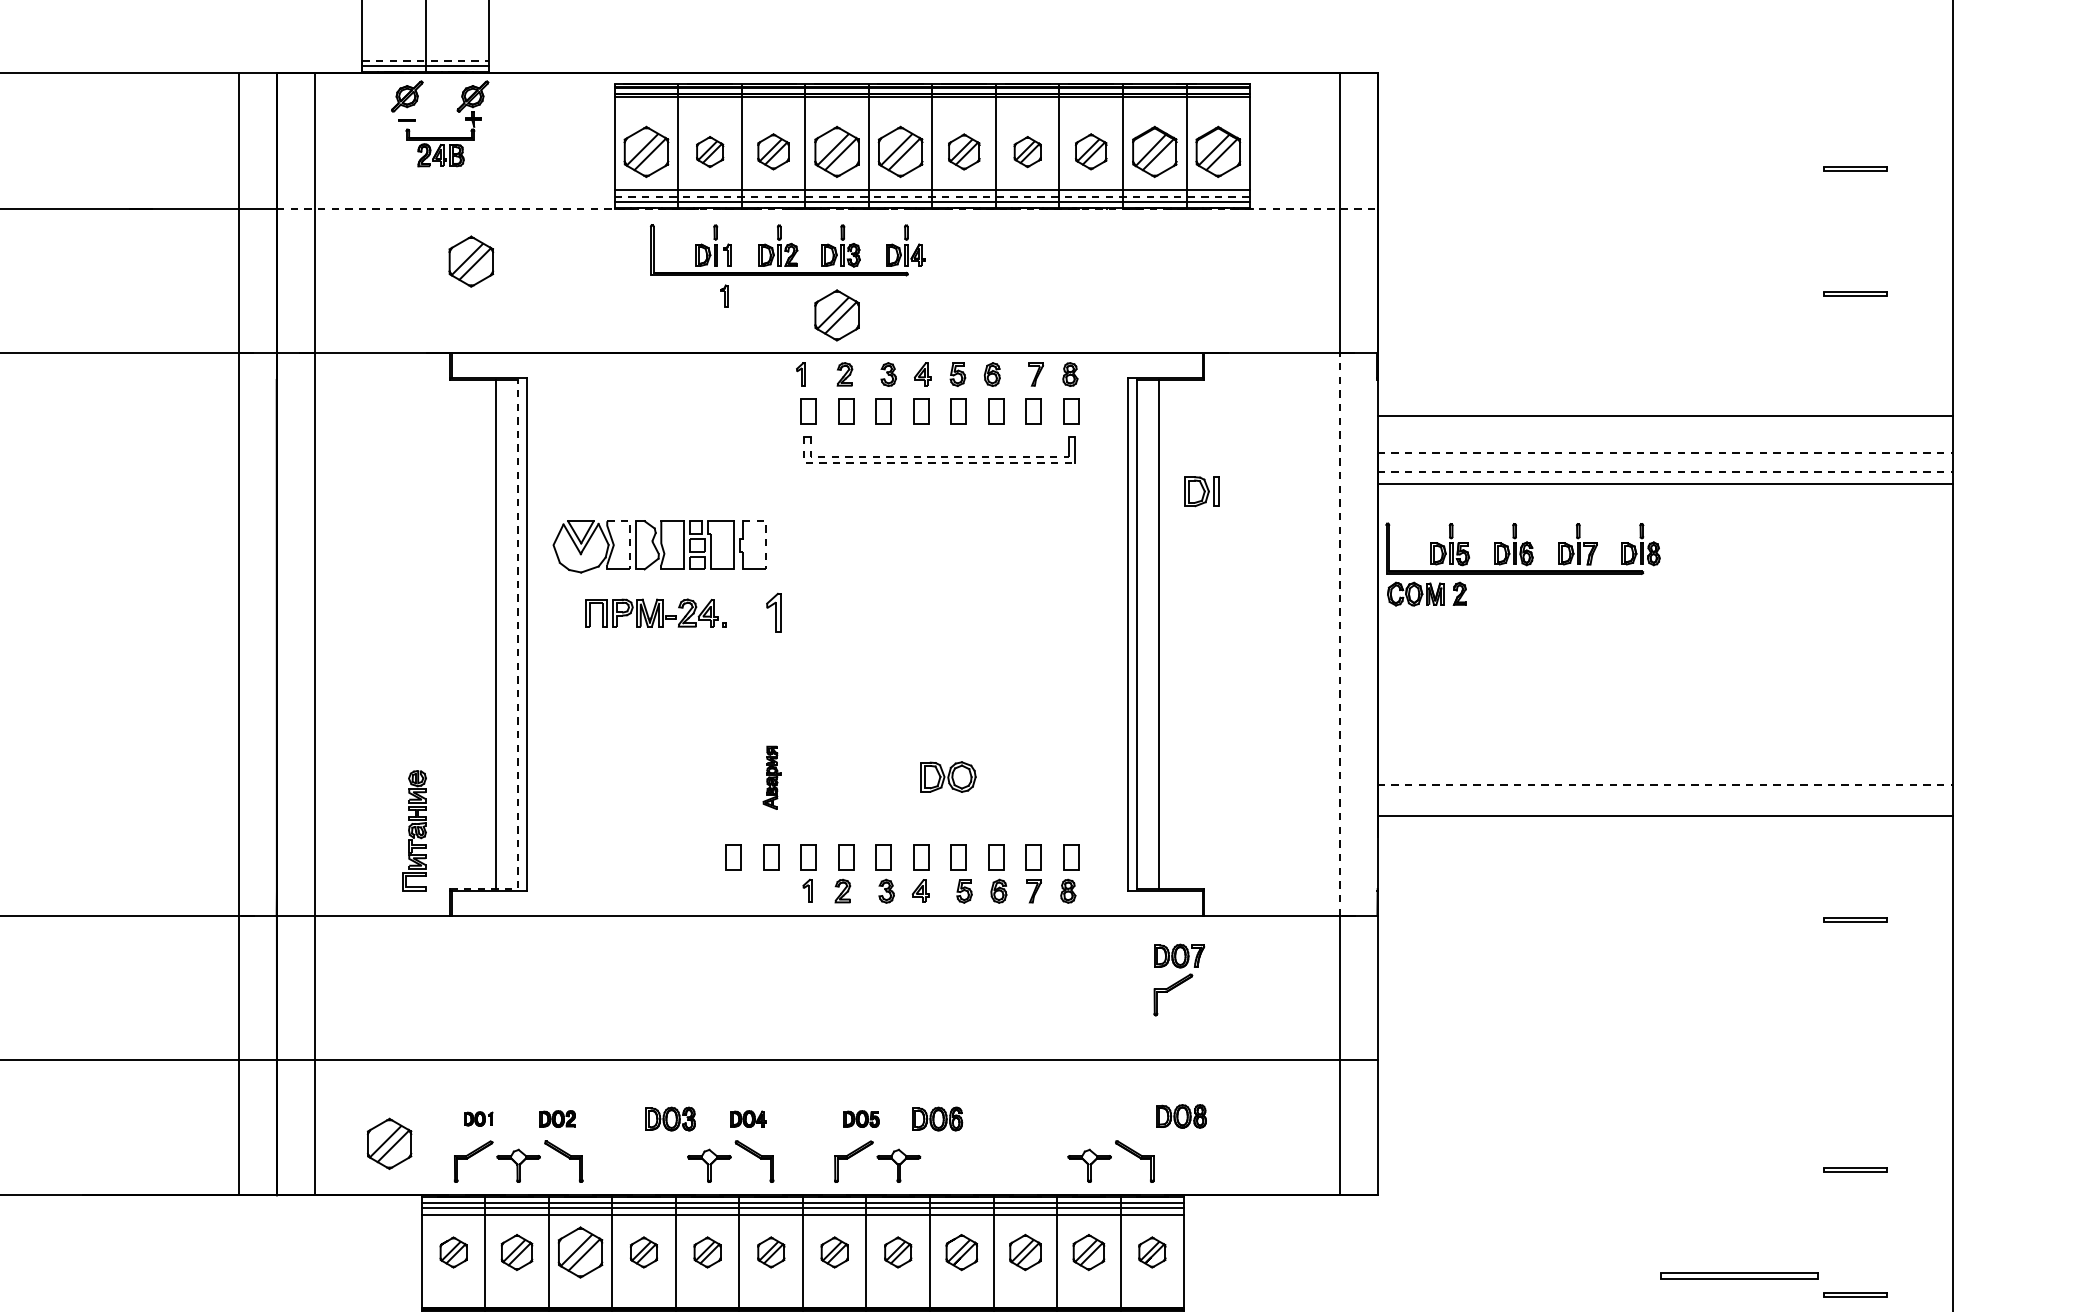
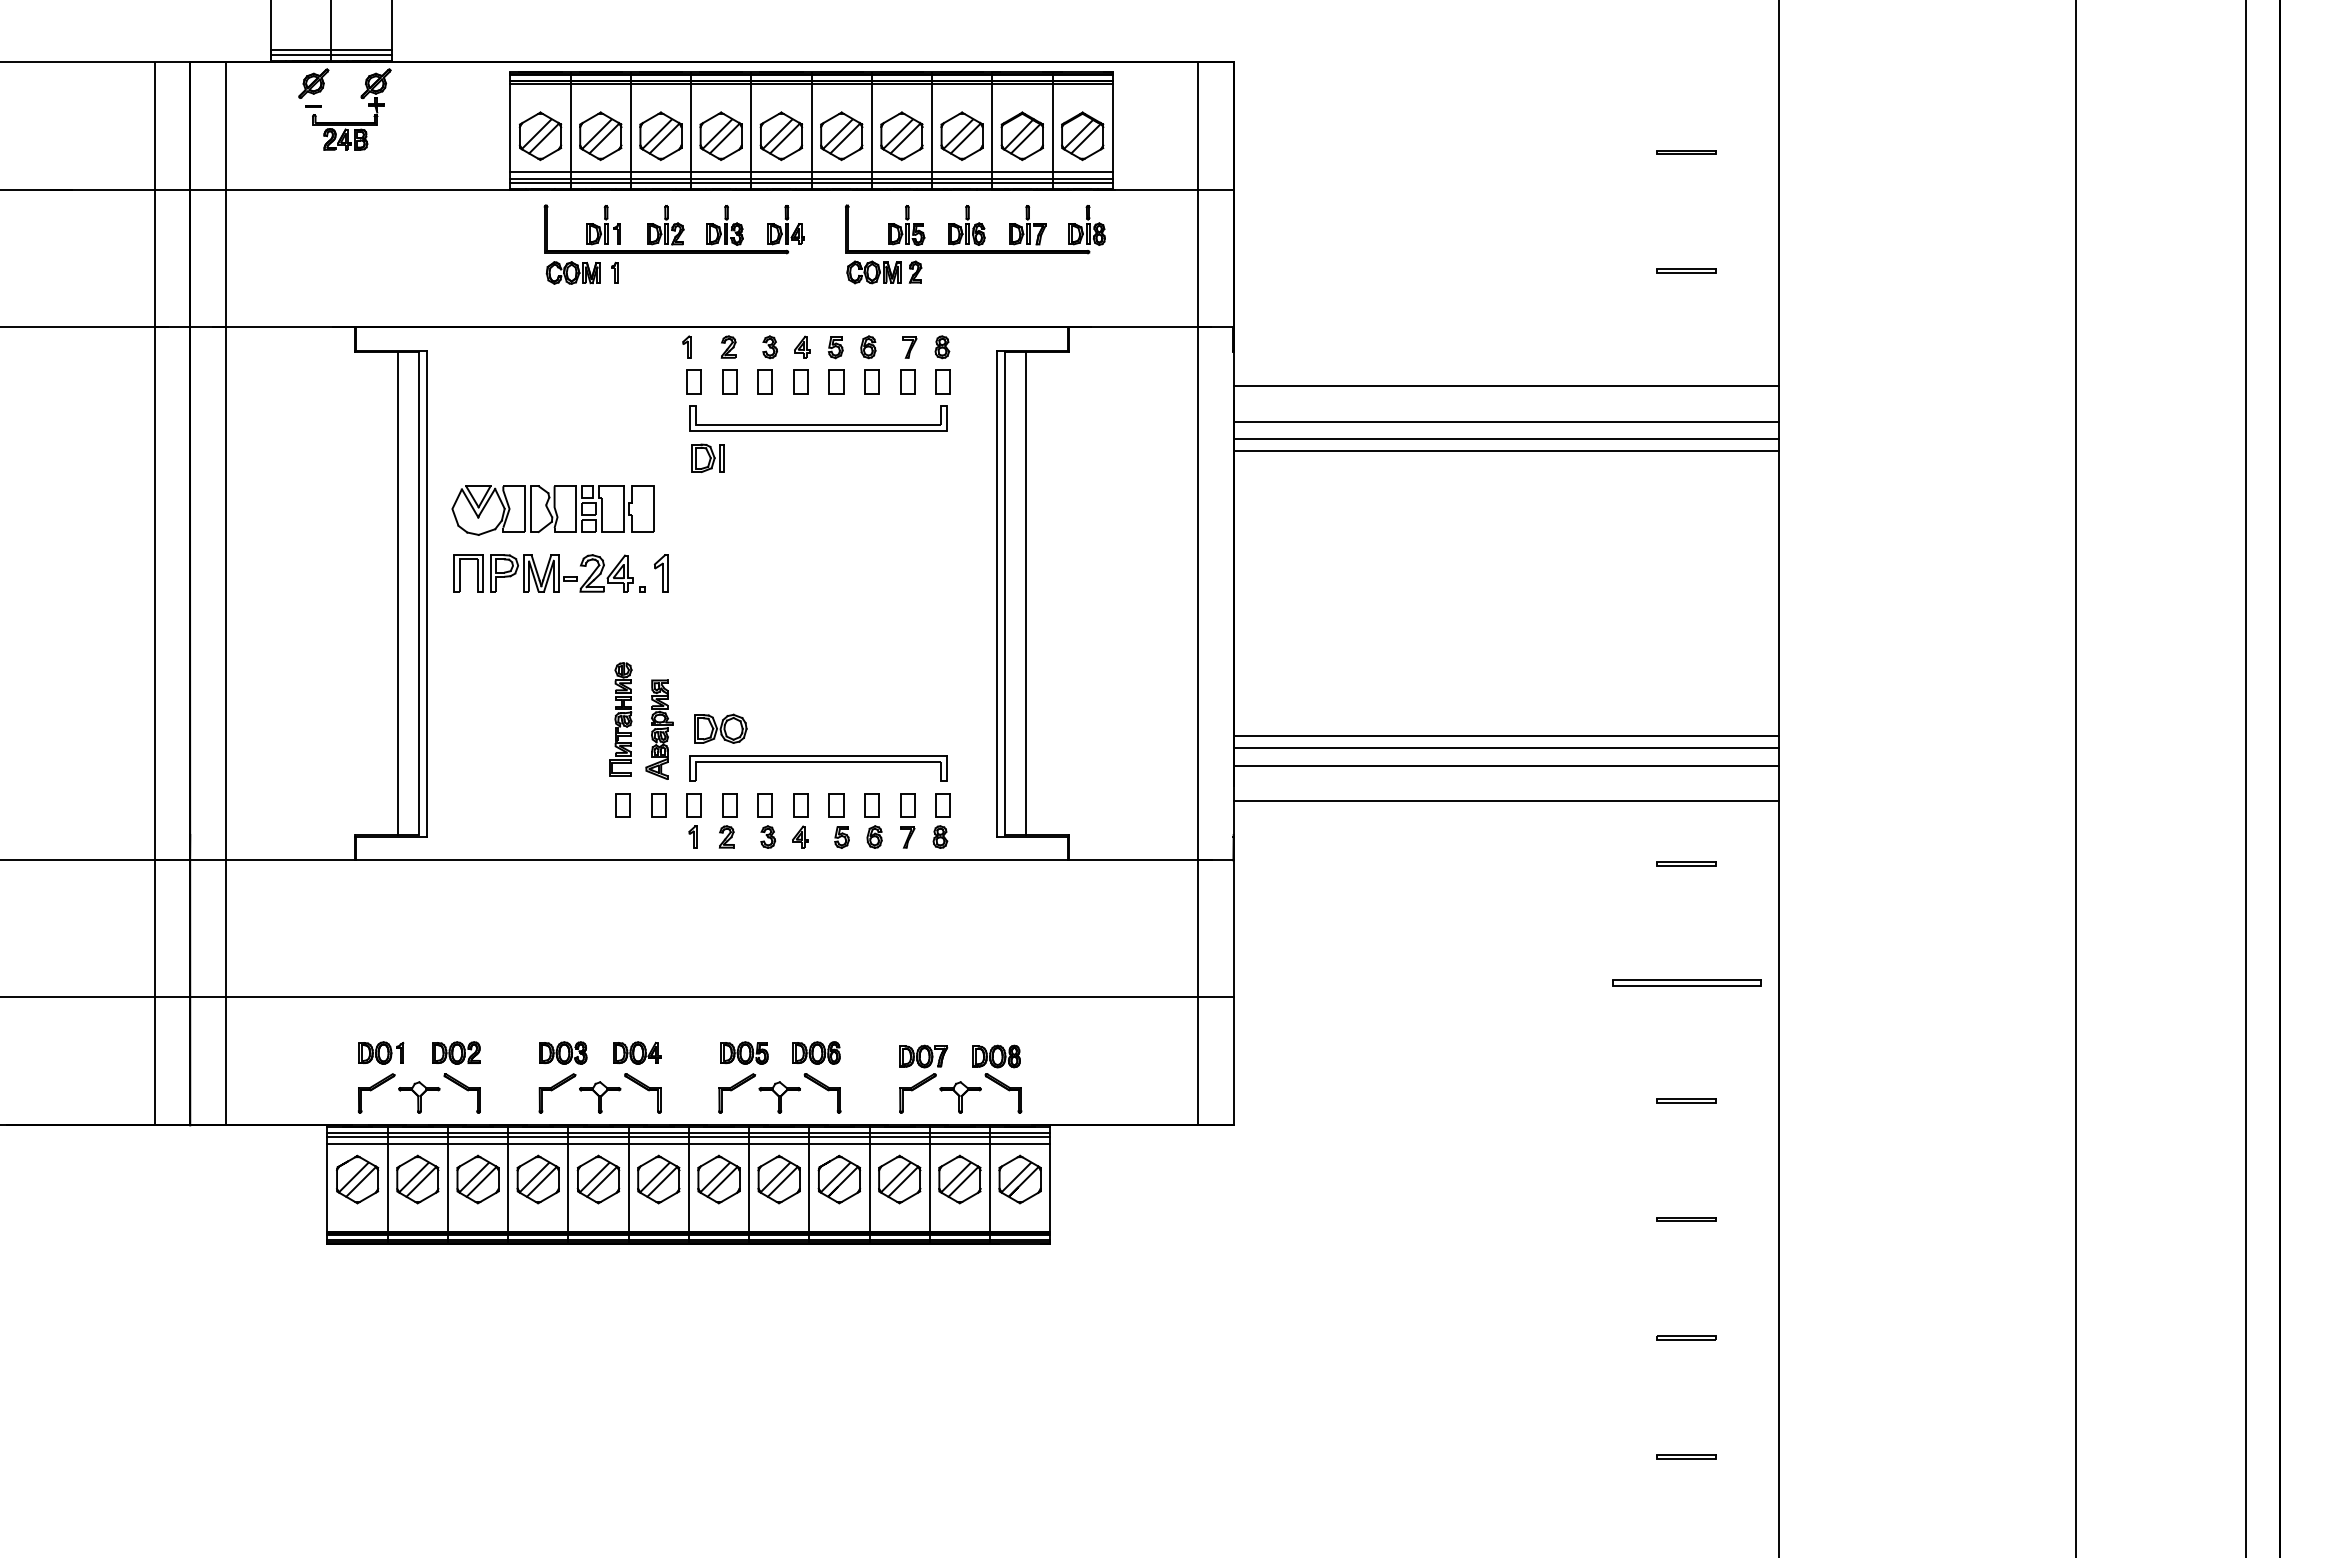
line: (425, 61) -> (331, 50), dashed -> solid
part: (773, 151) -> (660, 135), size x1.43
part: (1090, 151) -> (961, 135), size x1.43
part: (709, 152) -> (600, 136), size x1.67
part: (963, 152) -> (841, 136), size x1.43
part: (1027, 152) -> (901, 136), size x1.67
line: (933, 196) -> (812, 178), dashed -> solid
line: (826, 209) -> (711, 190), dashed -> solid
part: (471, 261) -> (374, 240), removed
part: (680, 295) -> (572, 272), added
part: (836, 314) -> (720, 290), removed
line: (1665, 452) -> (1506, 421), dashed -> solid
line: (929, 457) -> (808, 425), dashed -> solid
line: (927, 463) -> (806, 431), dashed -> solid
line: (1665, 471) -> (1506, 439), dashed -> solid
part: (1201, 490) -> (707, 457), moved
line: (630, 533) -> (525, 497), dashed -> solid
line: (766, 533) -> (654, 497), dashed -> solid
part: (1523, 564) -> (975, 244), moved
part: (655, 613) -> (549, 573), size x1.43
line: (1340, 634) -> (1198, 593), dashed -> solid
line: (517, 669) -> (418, 626), dashed -> solid
part: (948, 776) -> (720, 728), moved
part: (771, 777) -> (659, 729), size x1.67
line: (1665, 784) -> (1506, 735), dashed -> solid
line: (1665, 796) -> (1506, 747), added
part: (939, 818) -> (818, 768), added
part: (414, 830) -> (620, 719), moved
line: (1665, 853) -> (1506, 801), added
part: (1179, 979) -> (923, 1078), moved
part: (1181, 1116) -> (996, 1056), moved
part: (478, 1118) -> (381, 1052), size x1.67
part: (557, 1118) -> (456, 1052), size x1.43
part: (748, 1118) -> (637, 1052), size x1.43
part: (861, 1118) -> (744, 1052), size x1.43
part: (389, 1143) -> (296, 1076), removed
part: (664, 1161) -> (557, 1093), added
part: (943, 1161) -> (822, 1093), added
part: (453, 1252) -> (357, 1179), size x1.67
part: (516, 1252) -> (417, 1179), size x1.43
part: (643, 1252) -> (537, 1179), size x1.67
part: (707, 1252) -> (598, 1179), size x1.67
part: (770, 1252) -> (658, 1179), size x1.67
part: (834, 1252) -> (718, 1179), size x1.67
part: (897, 1252) -> (778, 1179), size x1.67
part: (961, 1252) -> (839, 1179), size x1.43
part: (1025, 1252) -> (899, 1179), size x1.43
part: (1088, 1252) -> (959, 1179), size x1.43
part: (1151, 1252) -> (1019, 1179), size x1.67
part: (1739, 1275) -> (1686, 982), moved

